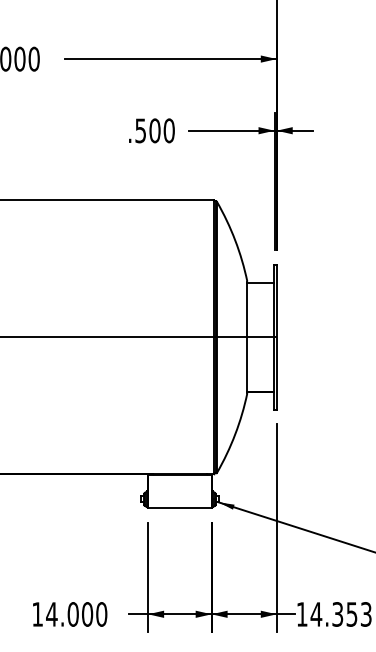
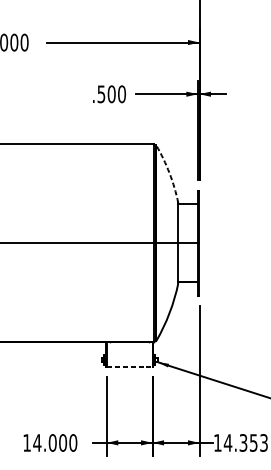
arc: (235, 240) -> (169, 173), solid -> dashed
line: (179, 508) -> (129, 366), solid -> dashed

